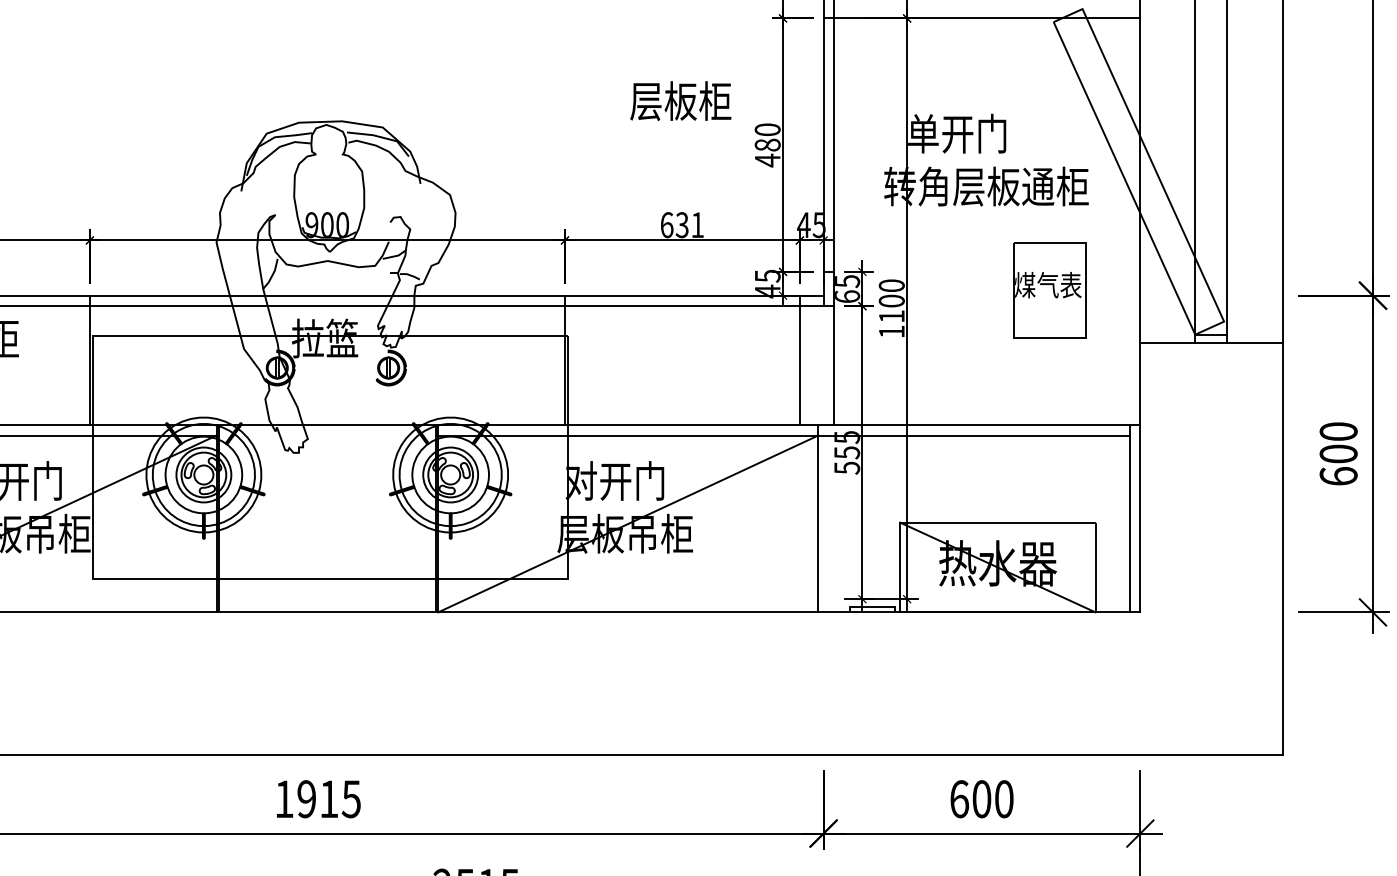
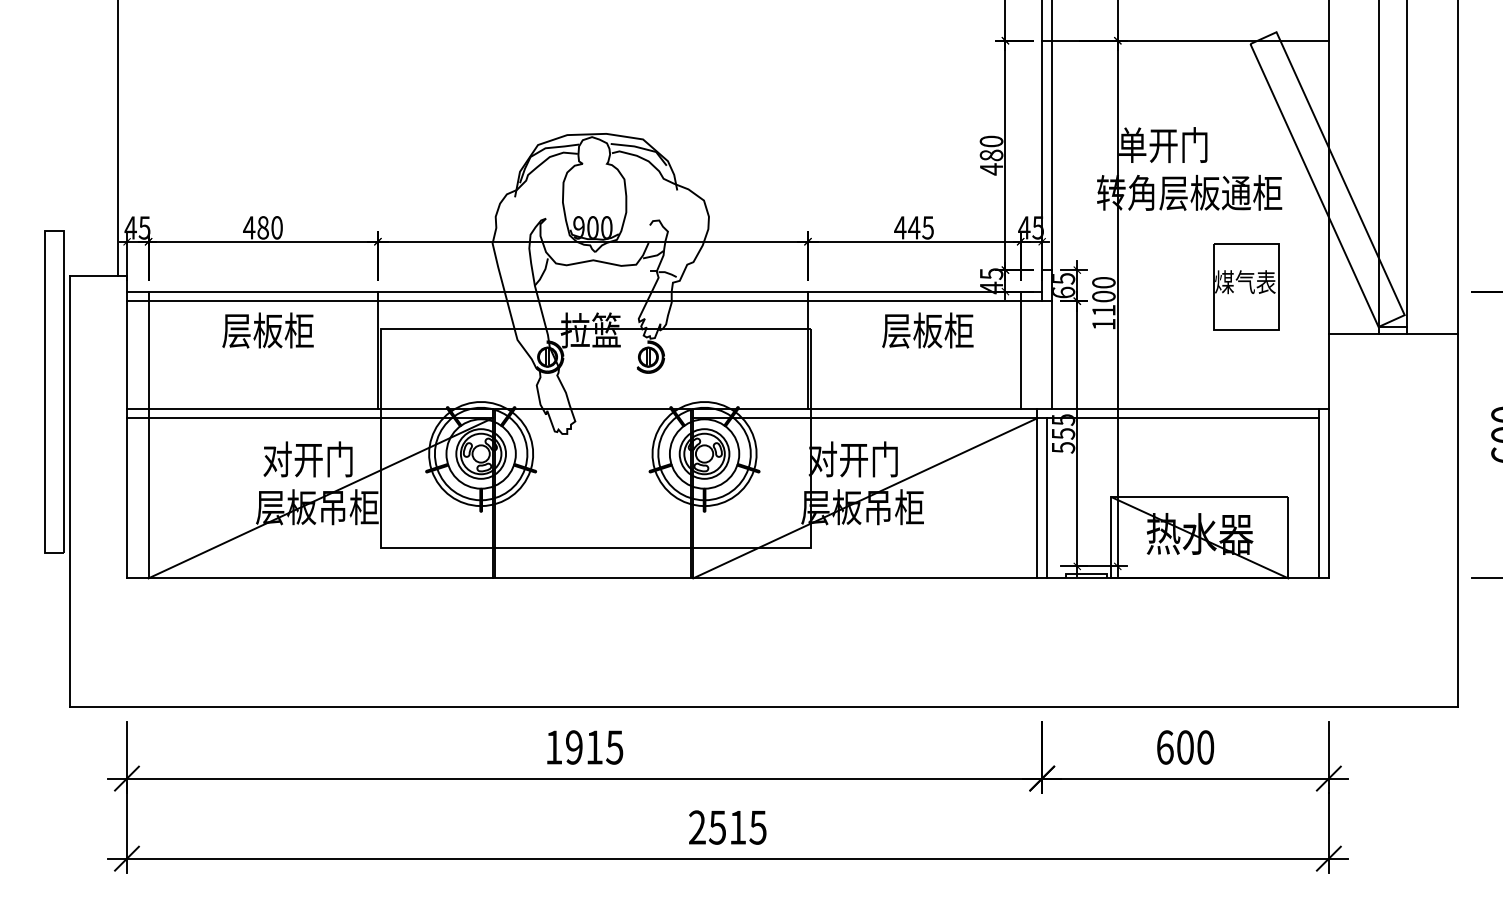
text: (680, 101) -> (927, 330), moved
text: (681, 224) -> (913, 227), 631 -> 445
line: (828, 524) -> (1046, 498), added

